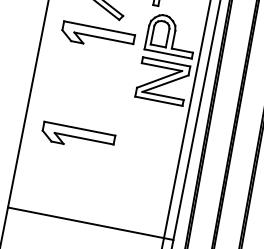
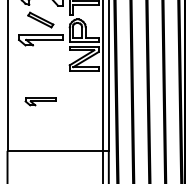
part: (77, 137) -> (40, 101), size x0.7

